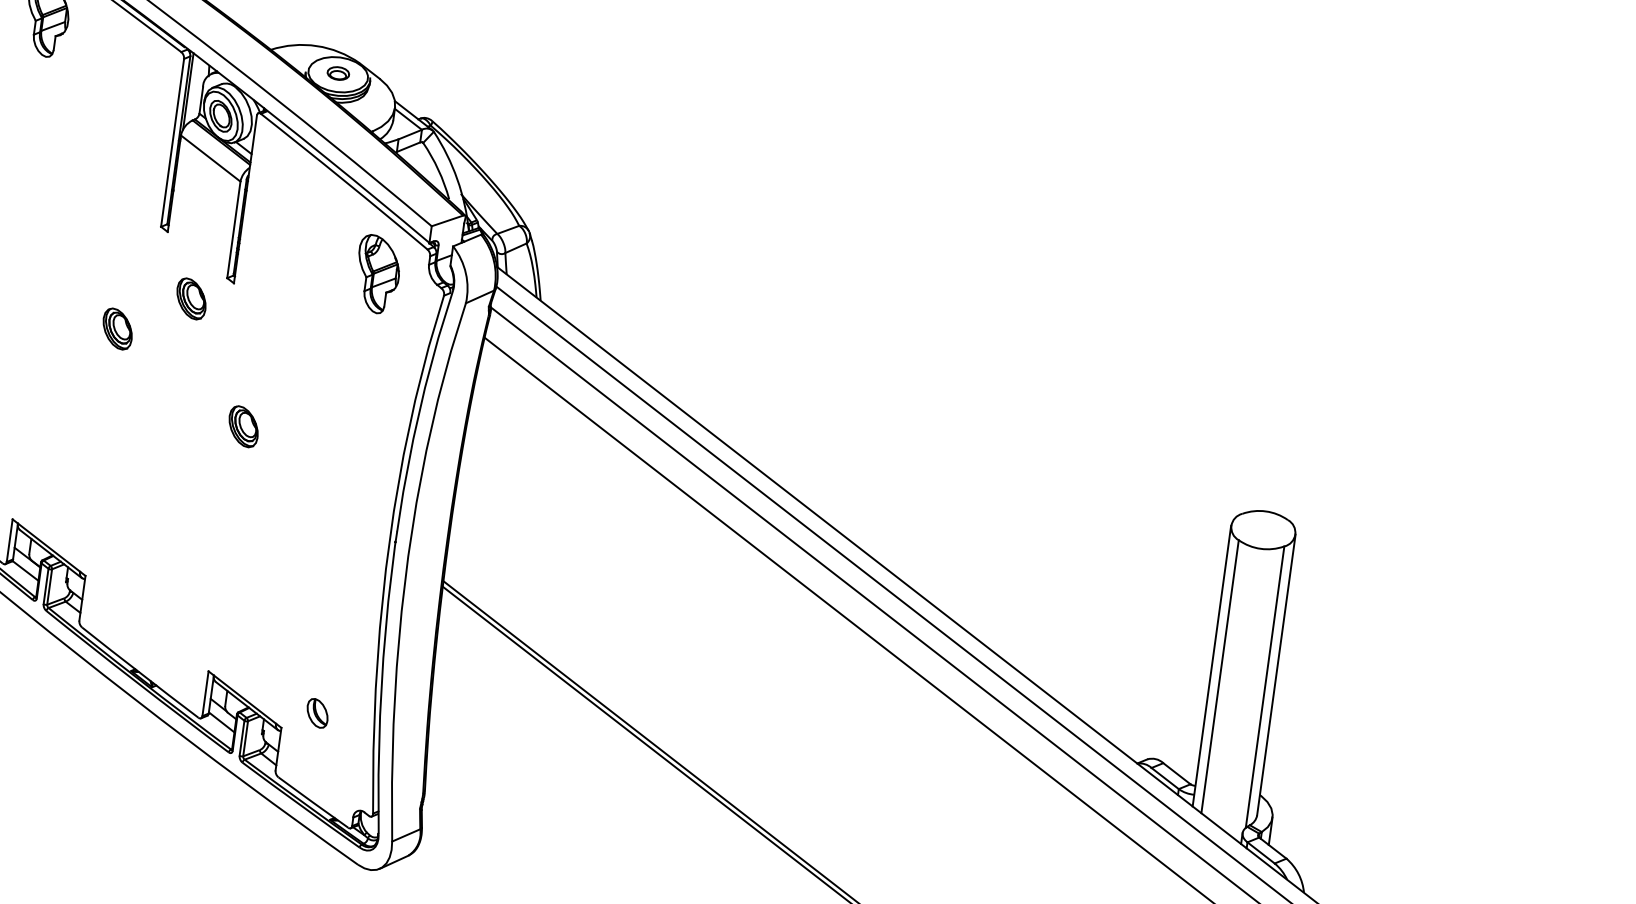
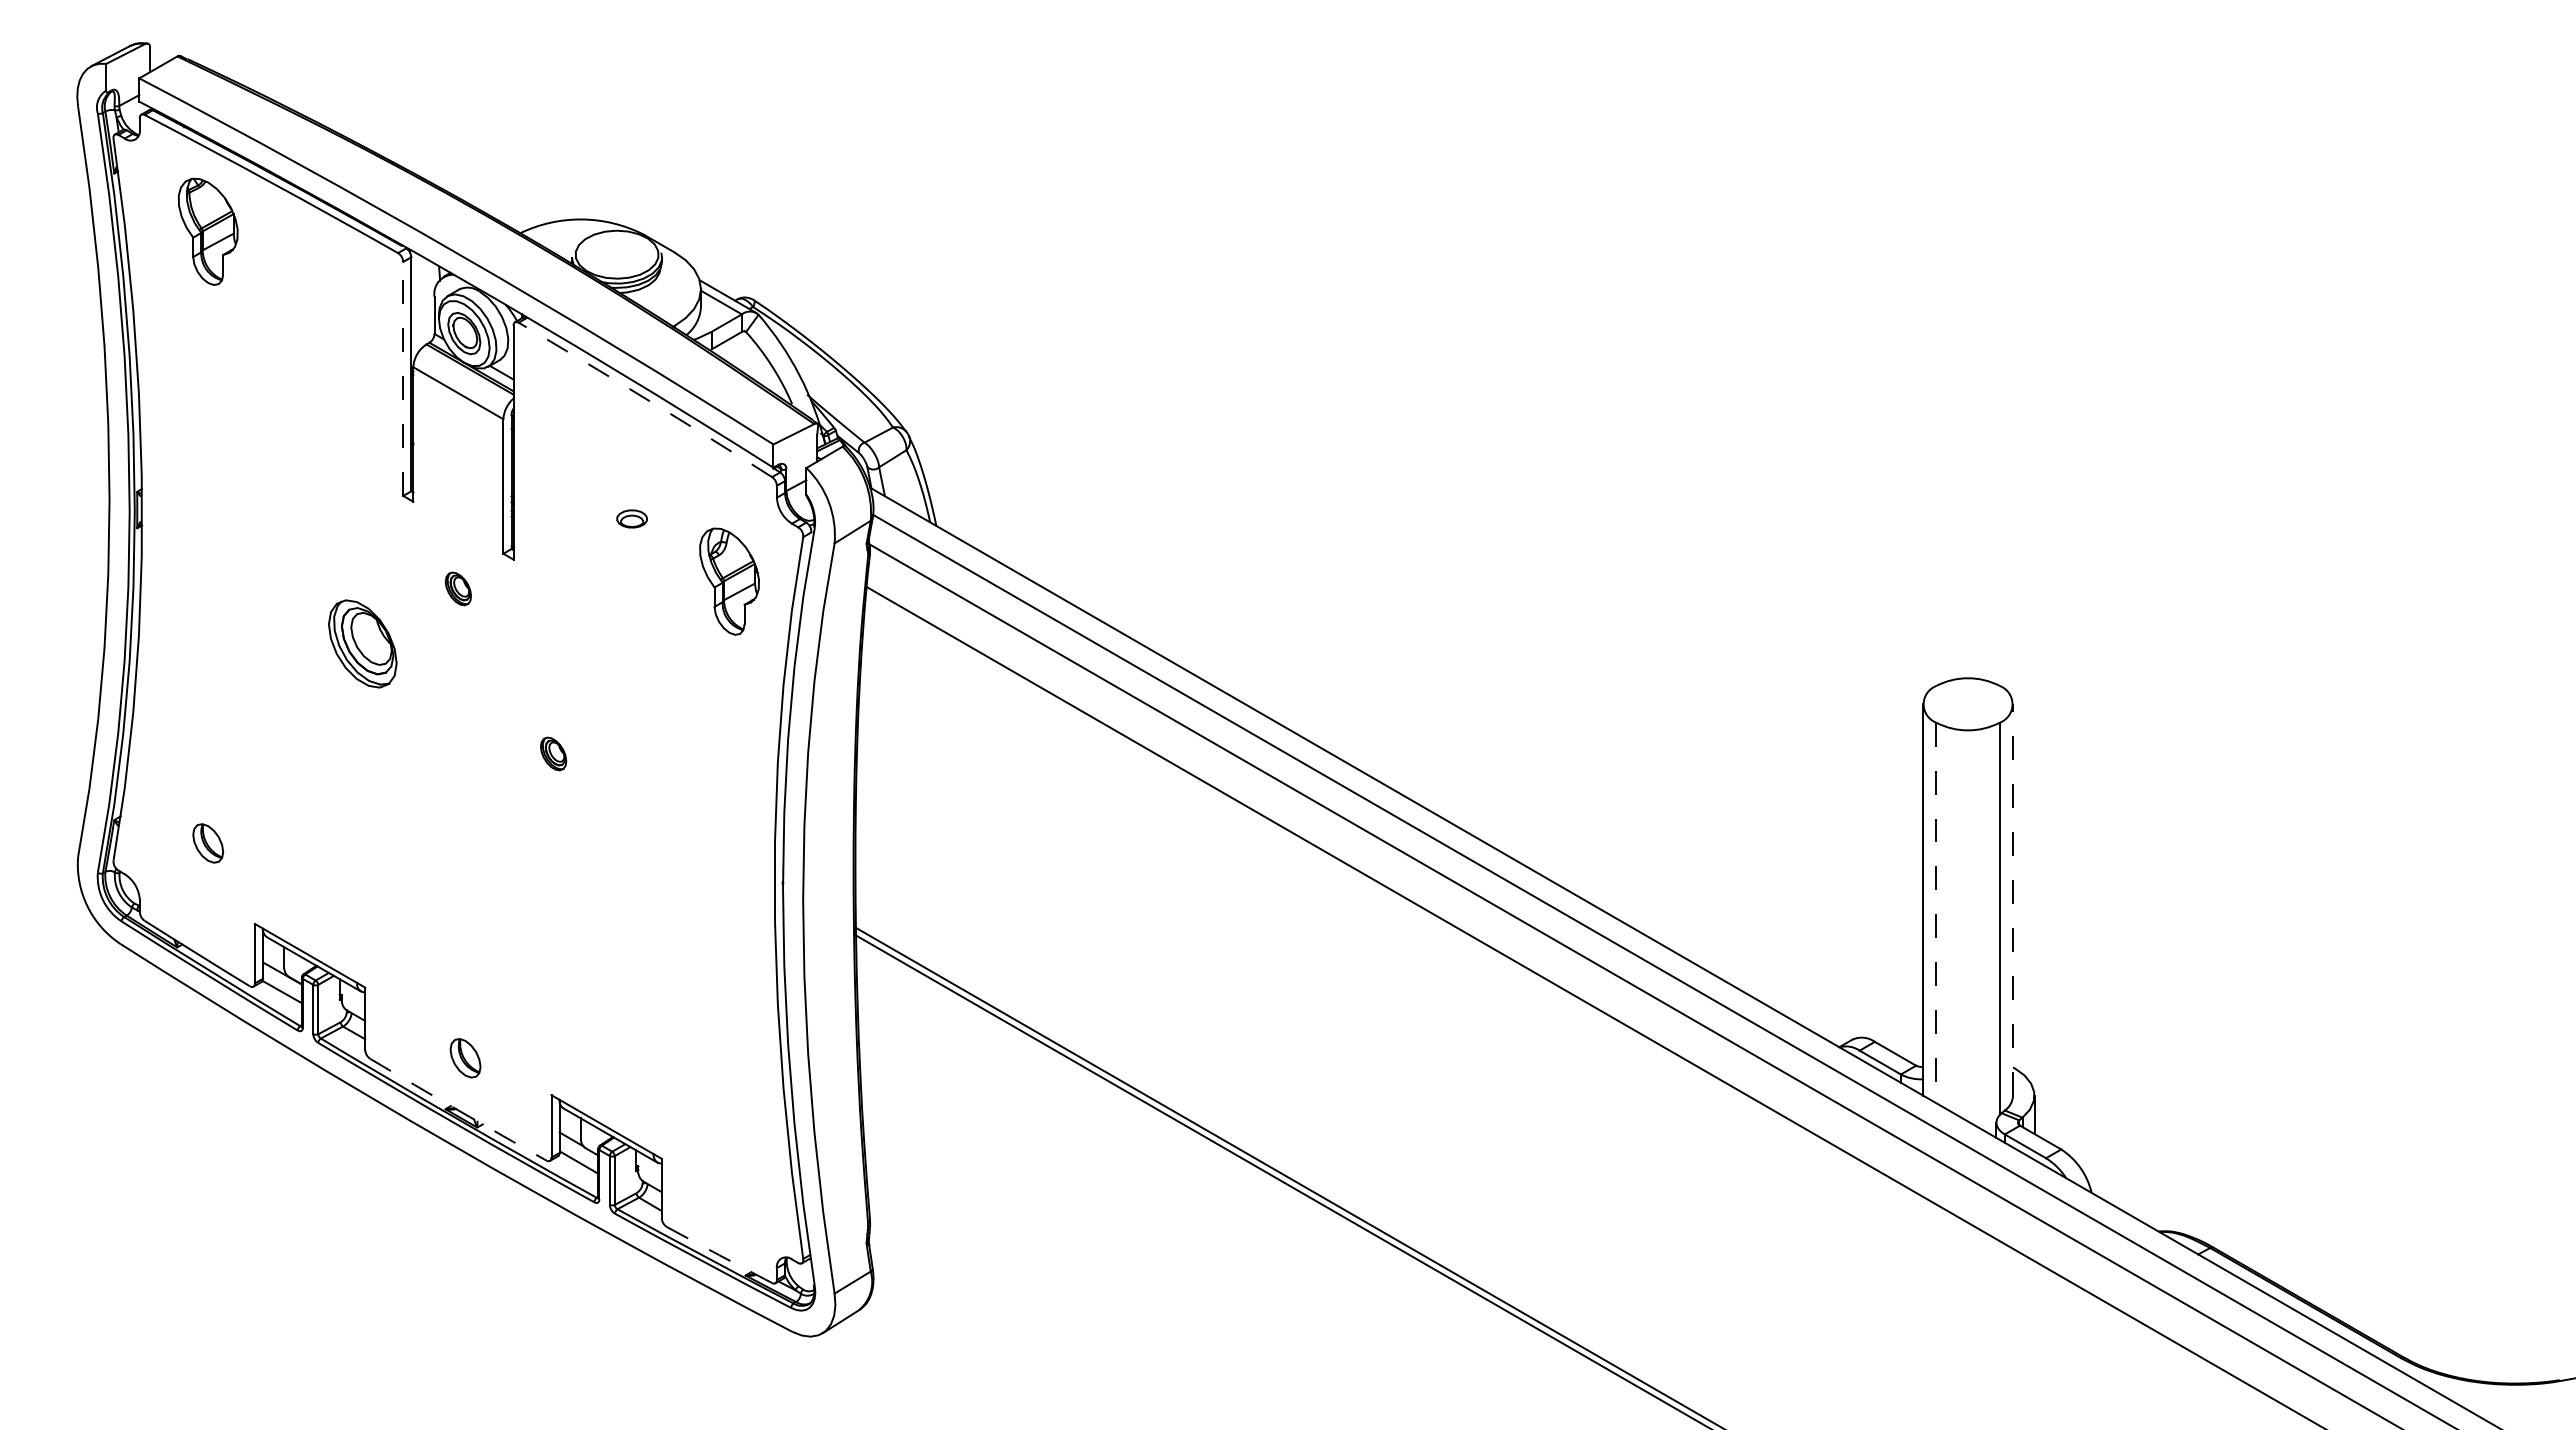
part: (338, 73) -> (631, 518), moved
line: (188, 91) -> (415, 305), removed
line: (172, 142) -> (403, 378), solid -> dashed
arc: (344, 180) -> (645, 398), solid -> dashed
part: (377, 274) -> (729, 581), moved
part: (191, 298) -> (458, 588), size x0.6
part: (118, 328) -> (363, 643), size x1.6
part: (243, 426) -> (553, 753), size x0.6
arc: (140, 673) -> (458, 1110), solid -> dashed
line: (1276, 675) -> (2013, 900), solid -> dashed
line: (1220, 677) -> (1936, 913), solid -> dashed
part: (317, 713) -> (465, 1058), moved
arc: (313, 802) -> (719, 1255), solid -> dashed

